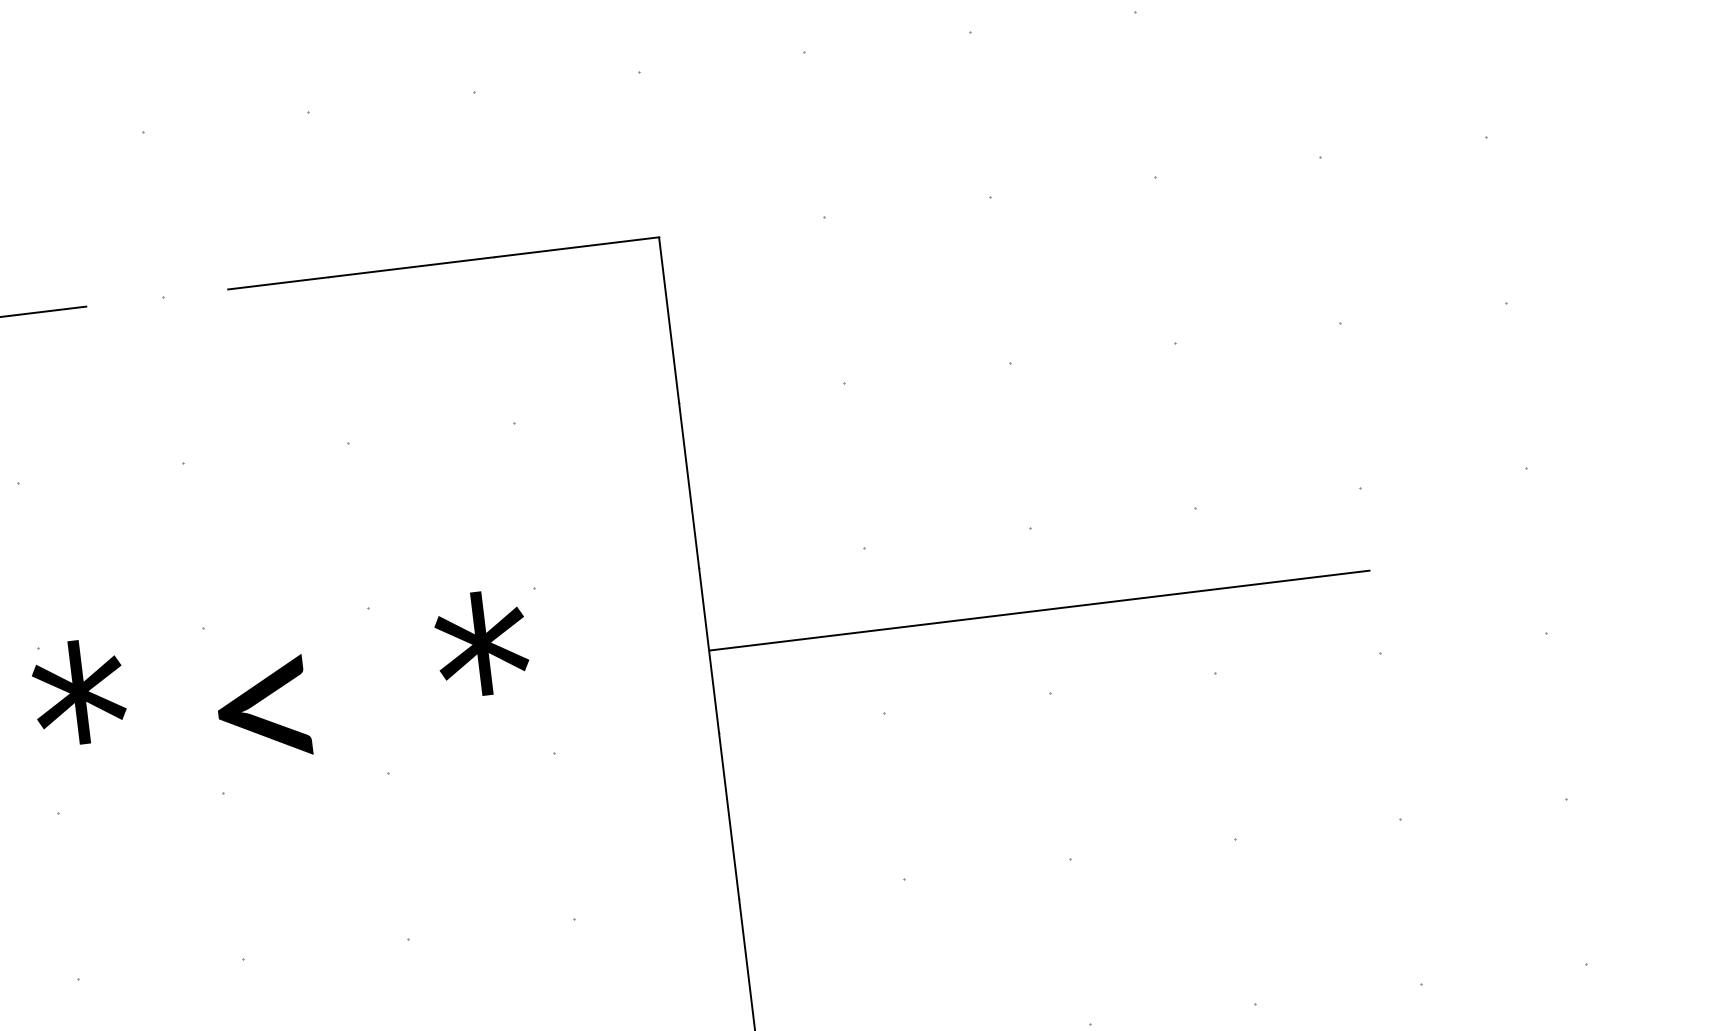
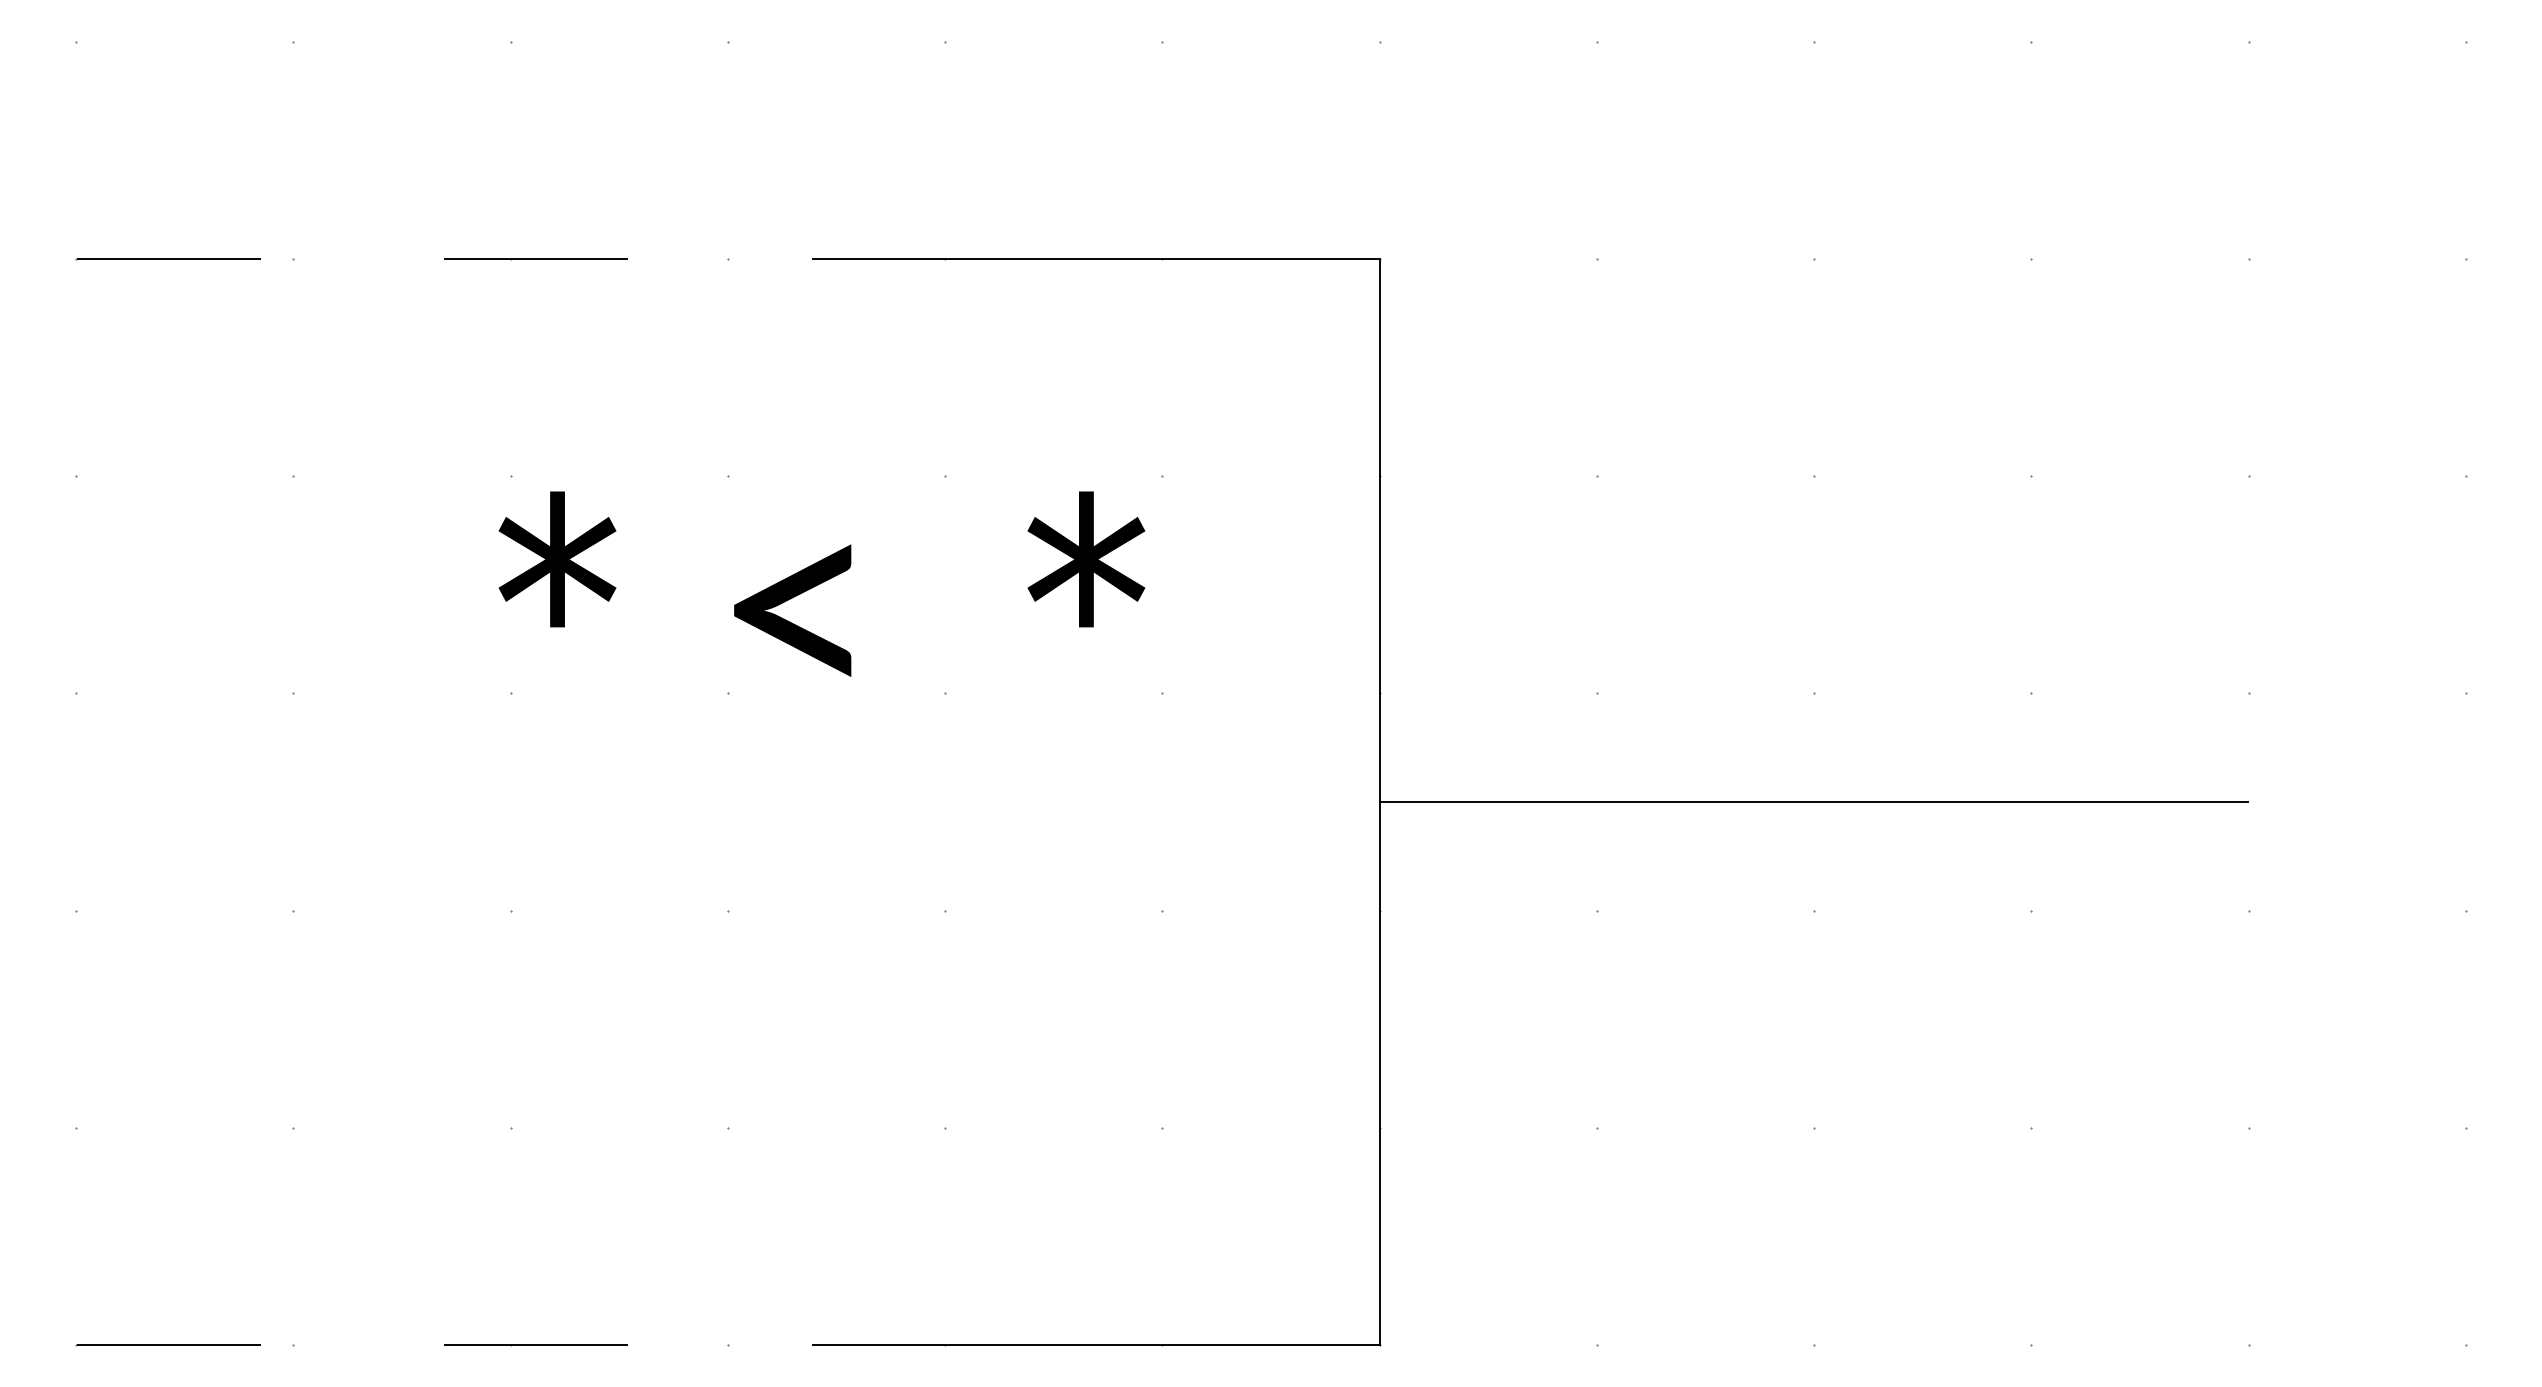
text: (282, 686) -> (821, 583), moved

